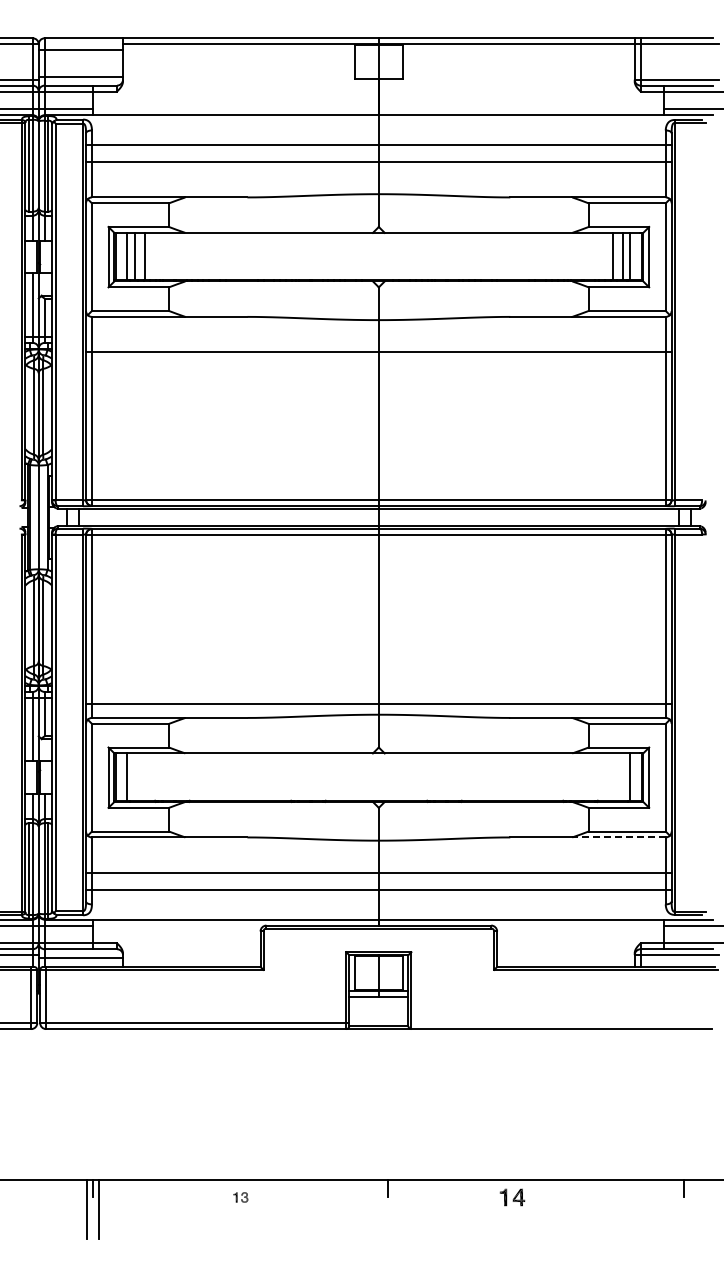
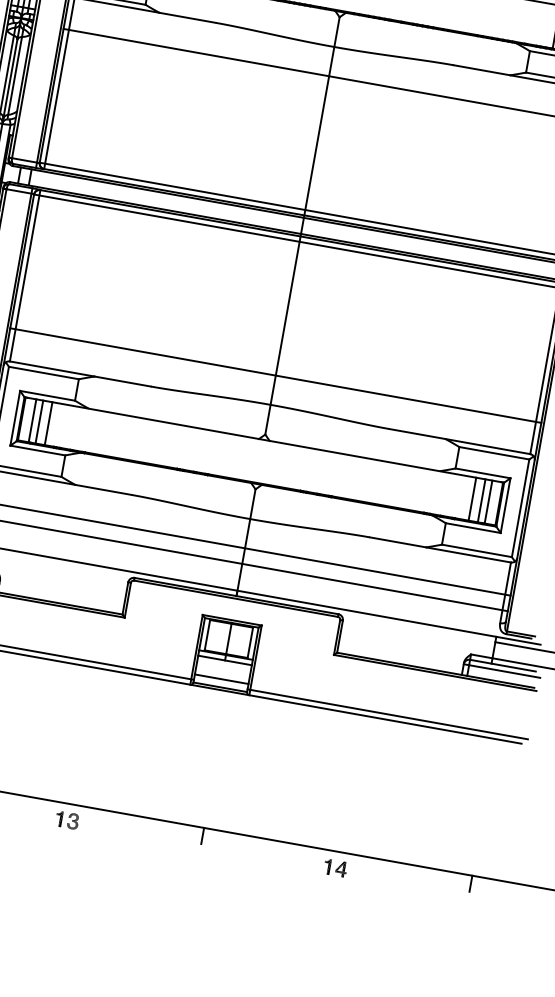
line: (378, 704) -> (275, 375), moved
line: (135, 776) -> (39, 421), added
line: (145, 776) -> (48, 423), added
line: (612, 776) -> (472, 498), added
line: (622, 776) -> (481, 500), added
line: (619, 837) -> (469, 555), dashed -> solid
line: (378, 1017) -> (221, 679), added
line: (562, 1023) -> (387, 714), added
part: (240, 1197) -> (67, 820), size x1.67
part: (512, 1197) -> (335, 868), moved

